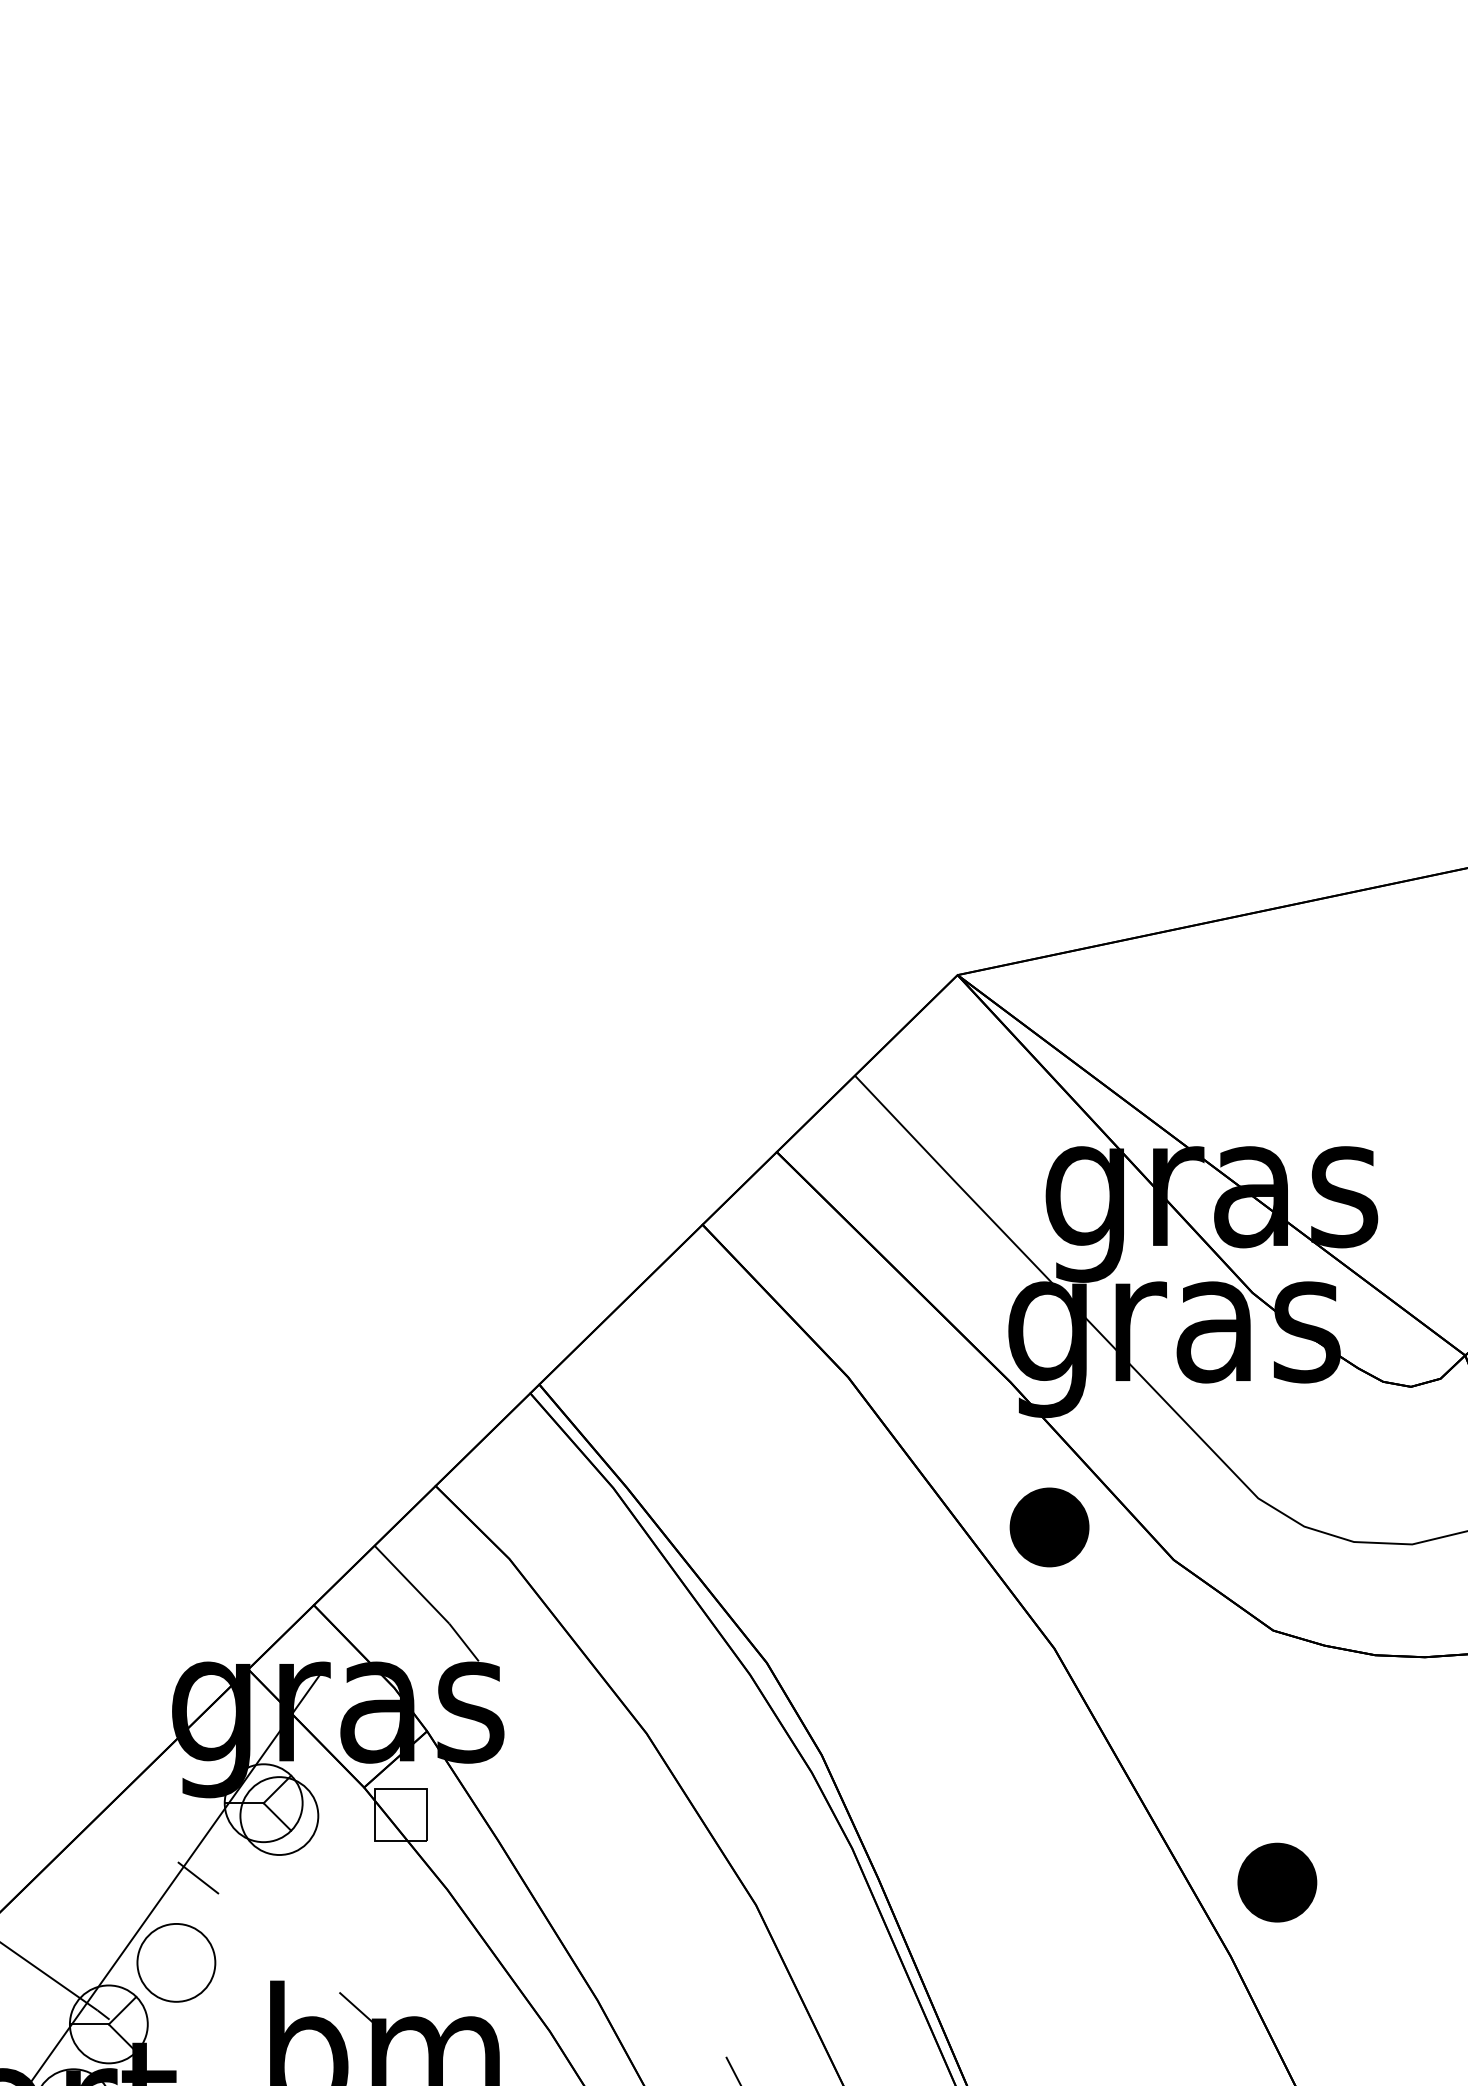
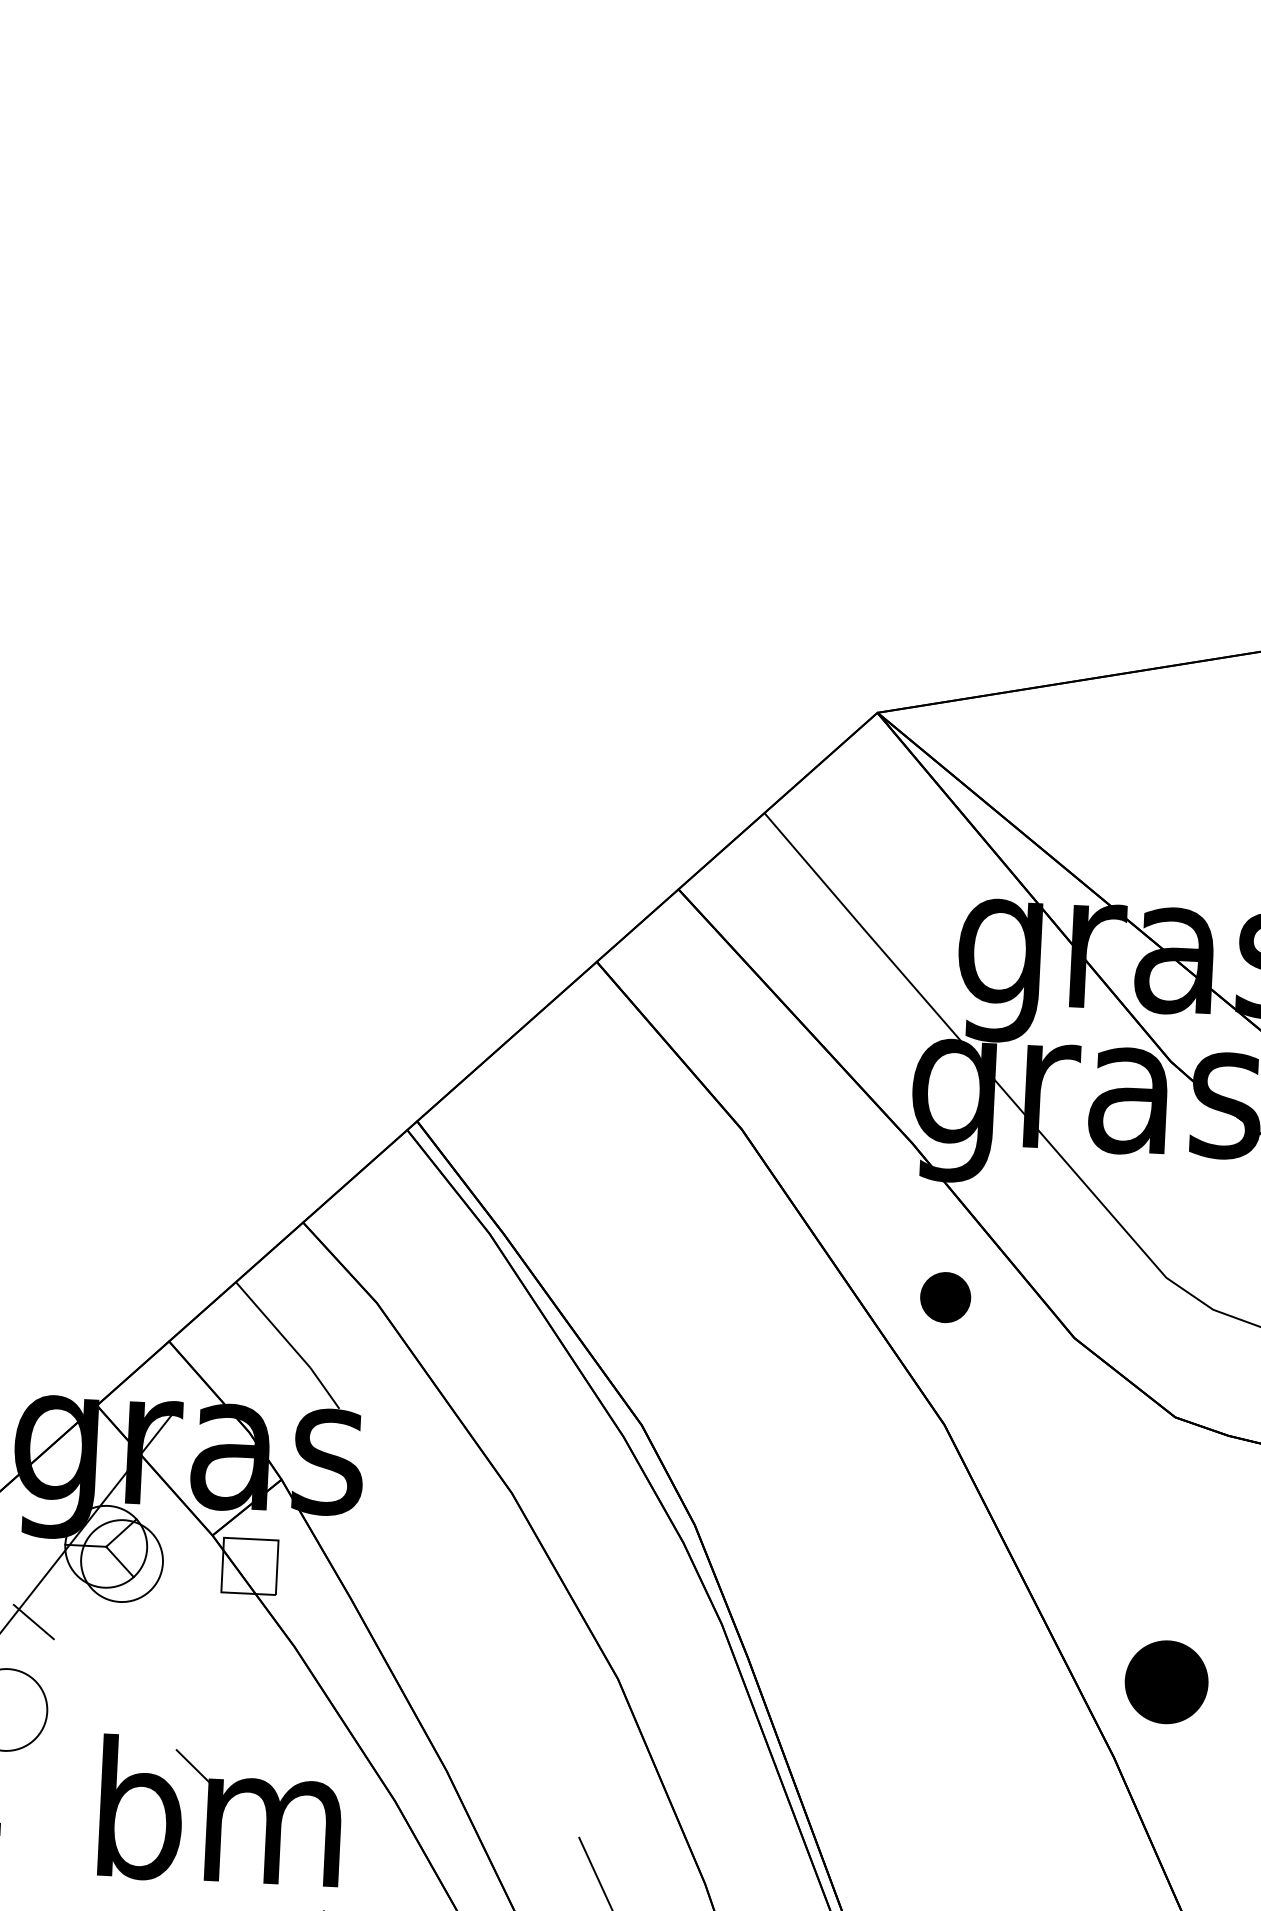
part: (1049, 1527) -> (945, 1297), size x0.6

